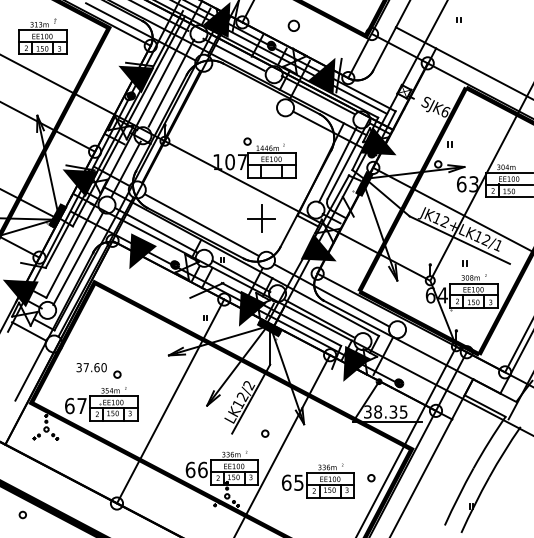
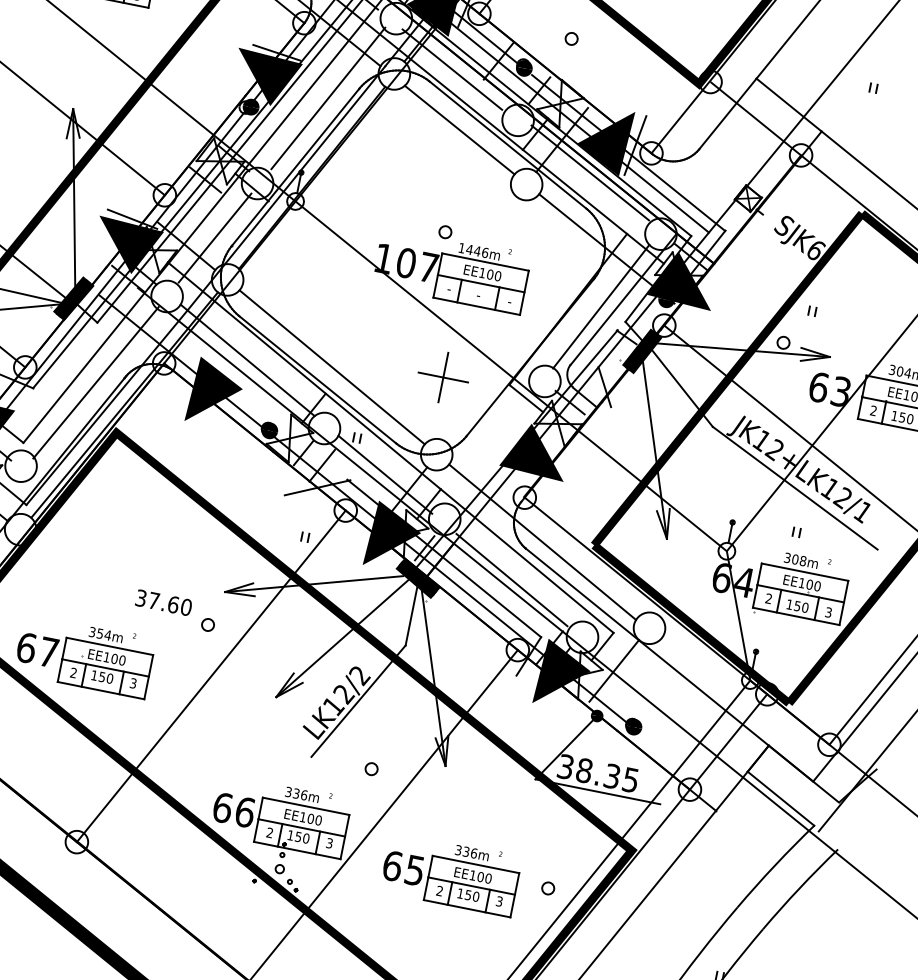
part: (293, 25) -> (571, 37), size x0.62
line: (244, 85) -> (460, 129), added
part: (98, 370) -> (175, 610), moved

